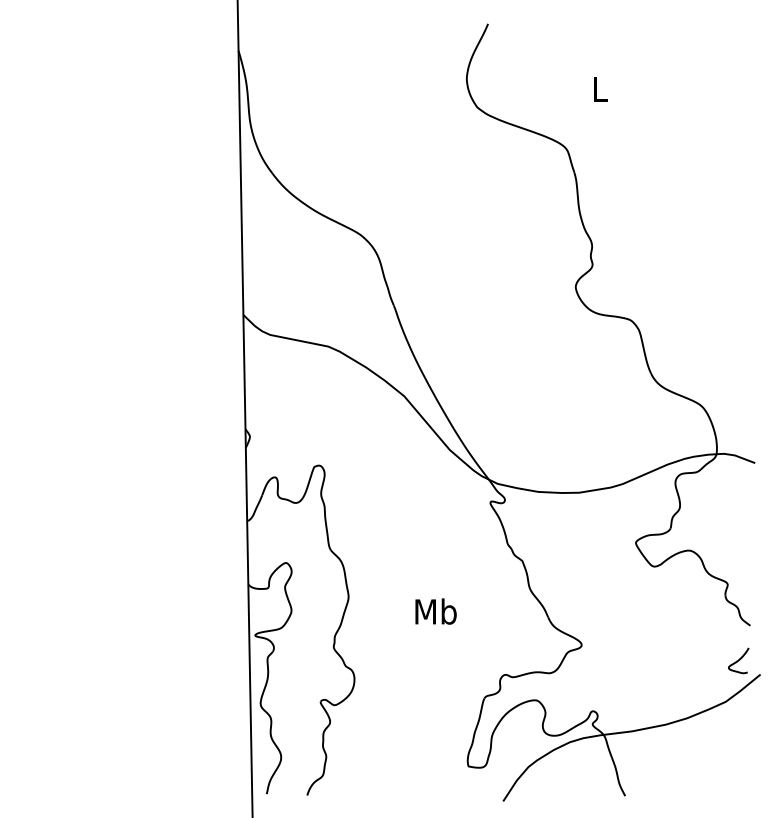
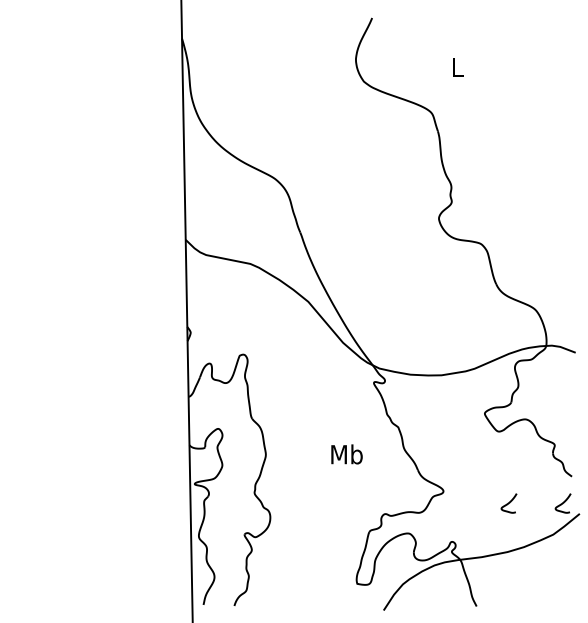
text: (435, 611) -> (346, 454), moved
curve: (667, 660) -> (508, 503), added

